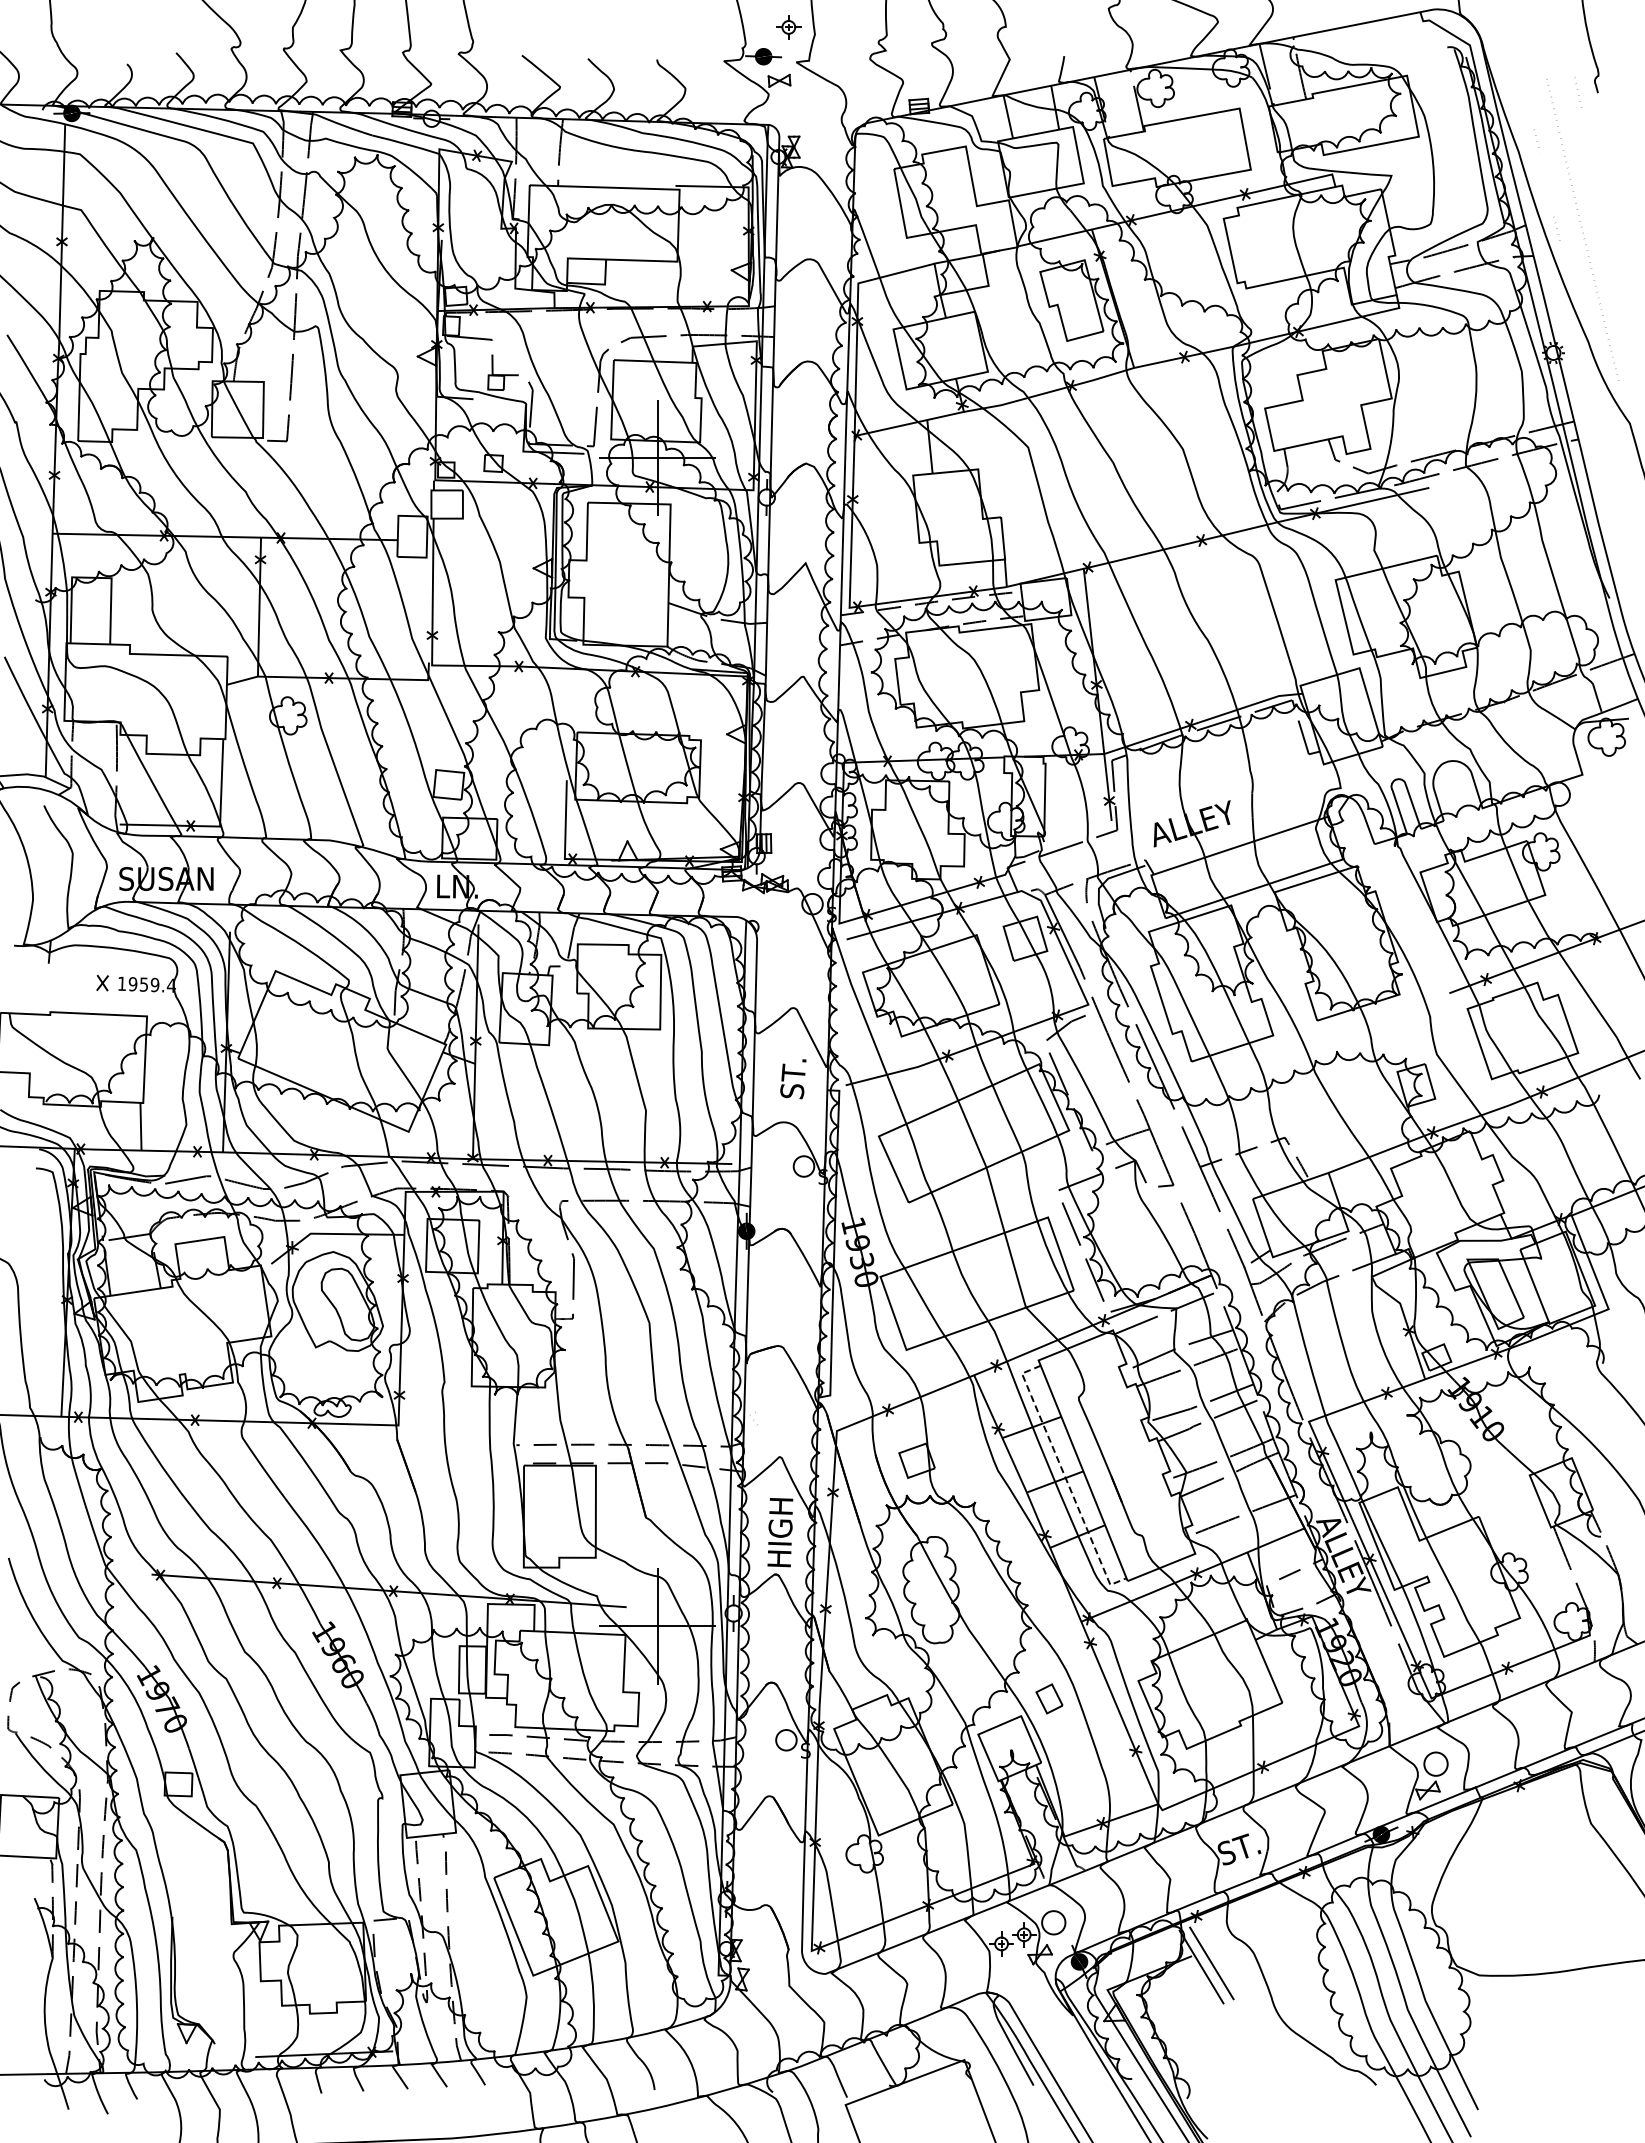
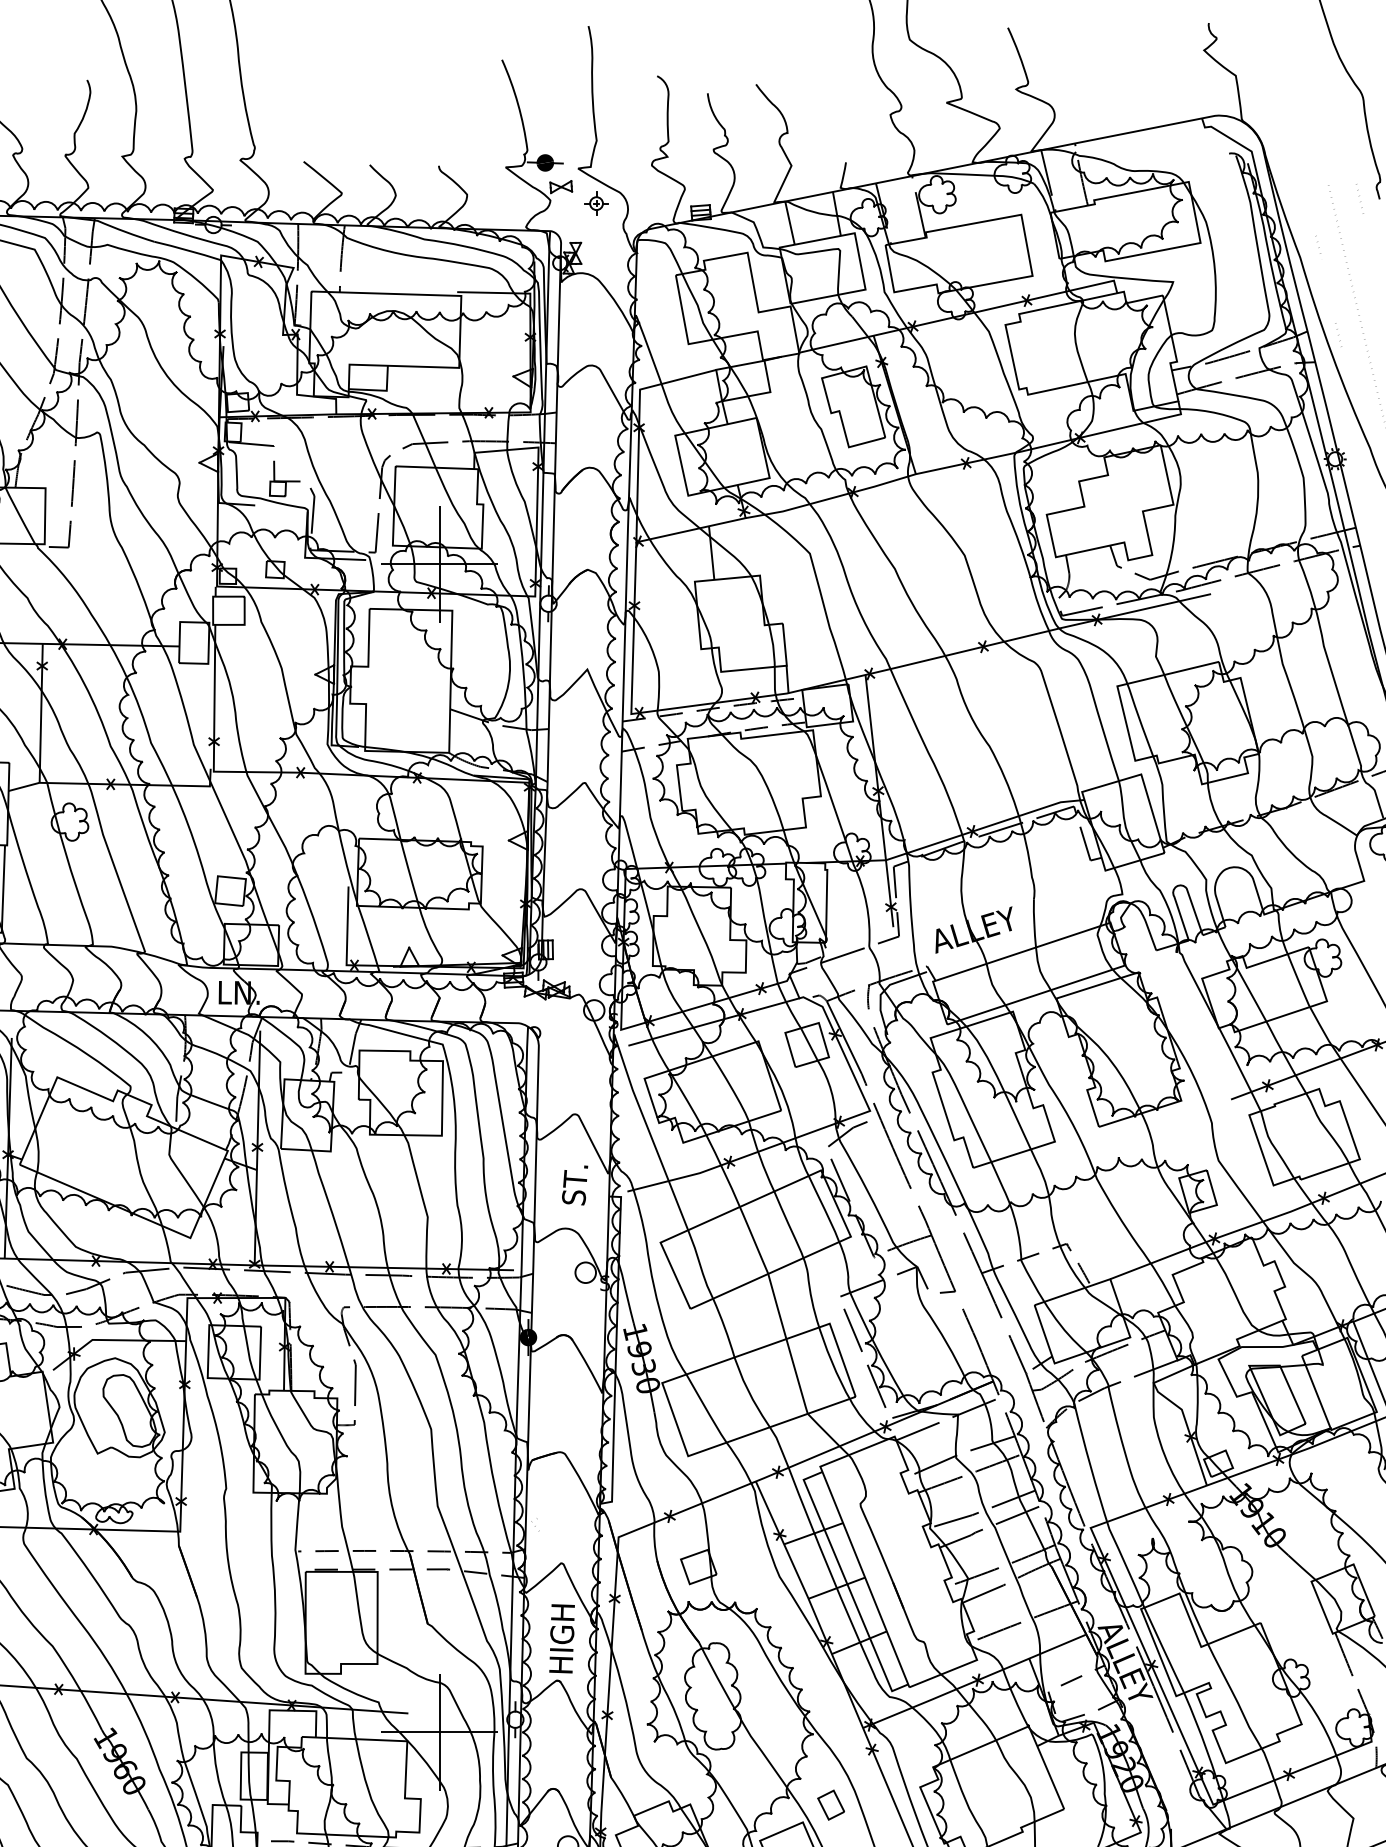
part: (788, 27) -> (596, 203), moved
line: (1065, 1478) -> (847, 1584), dashed -> solid

